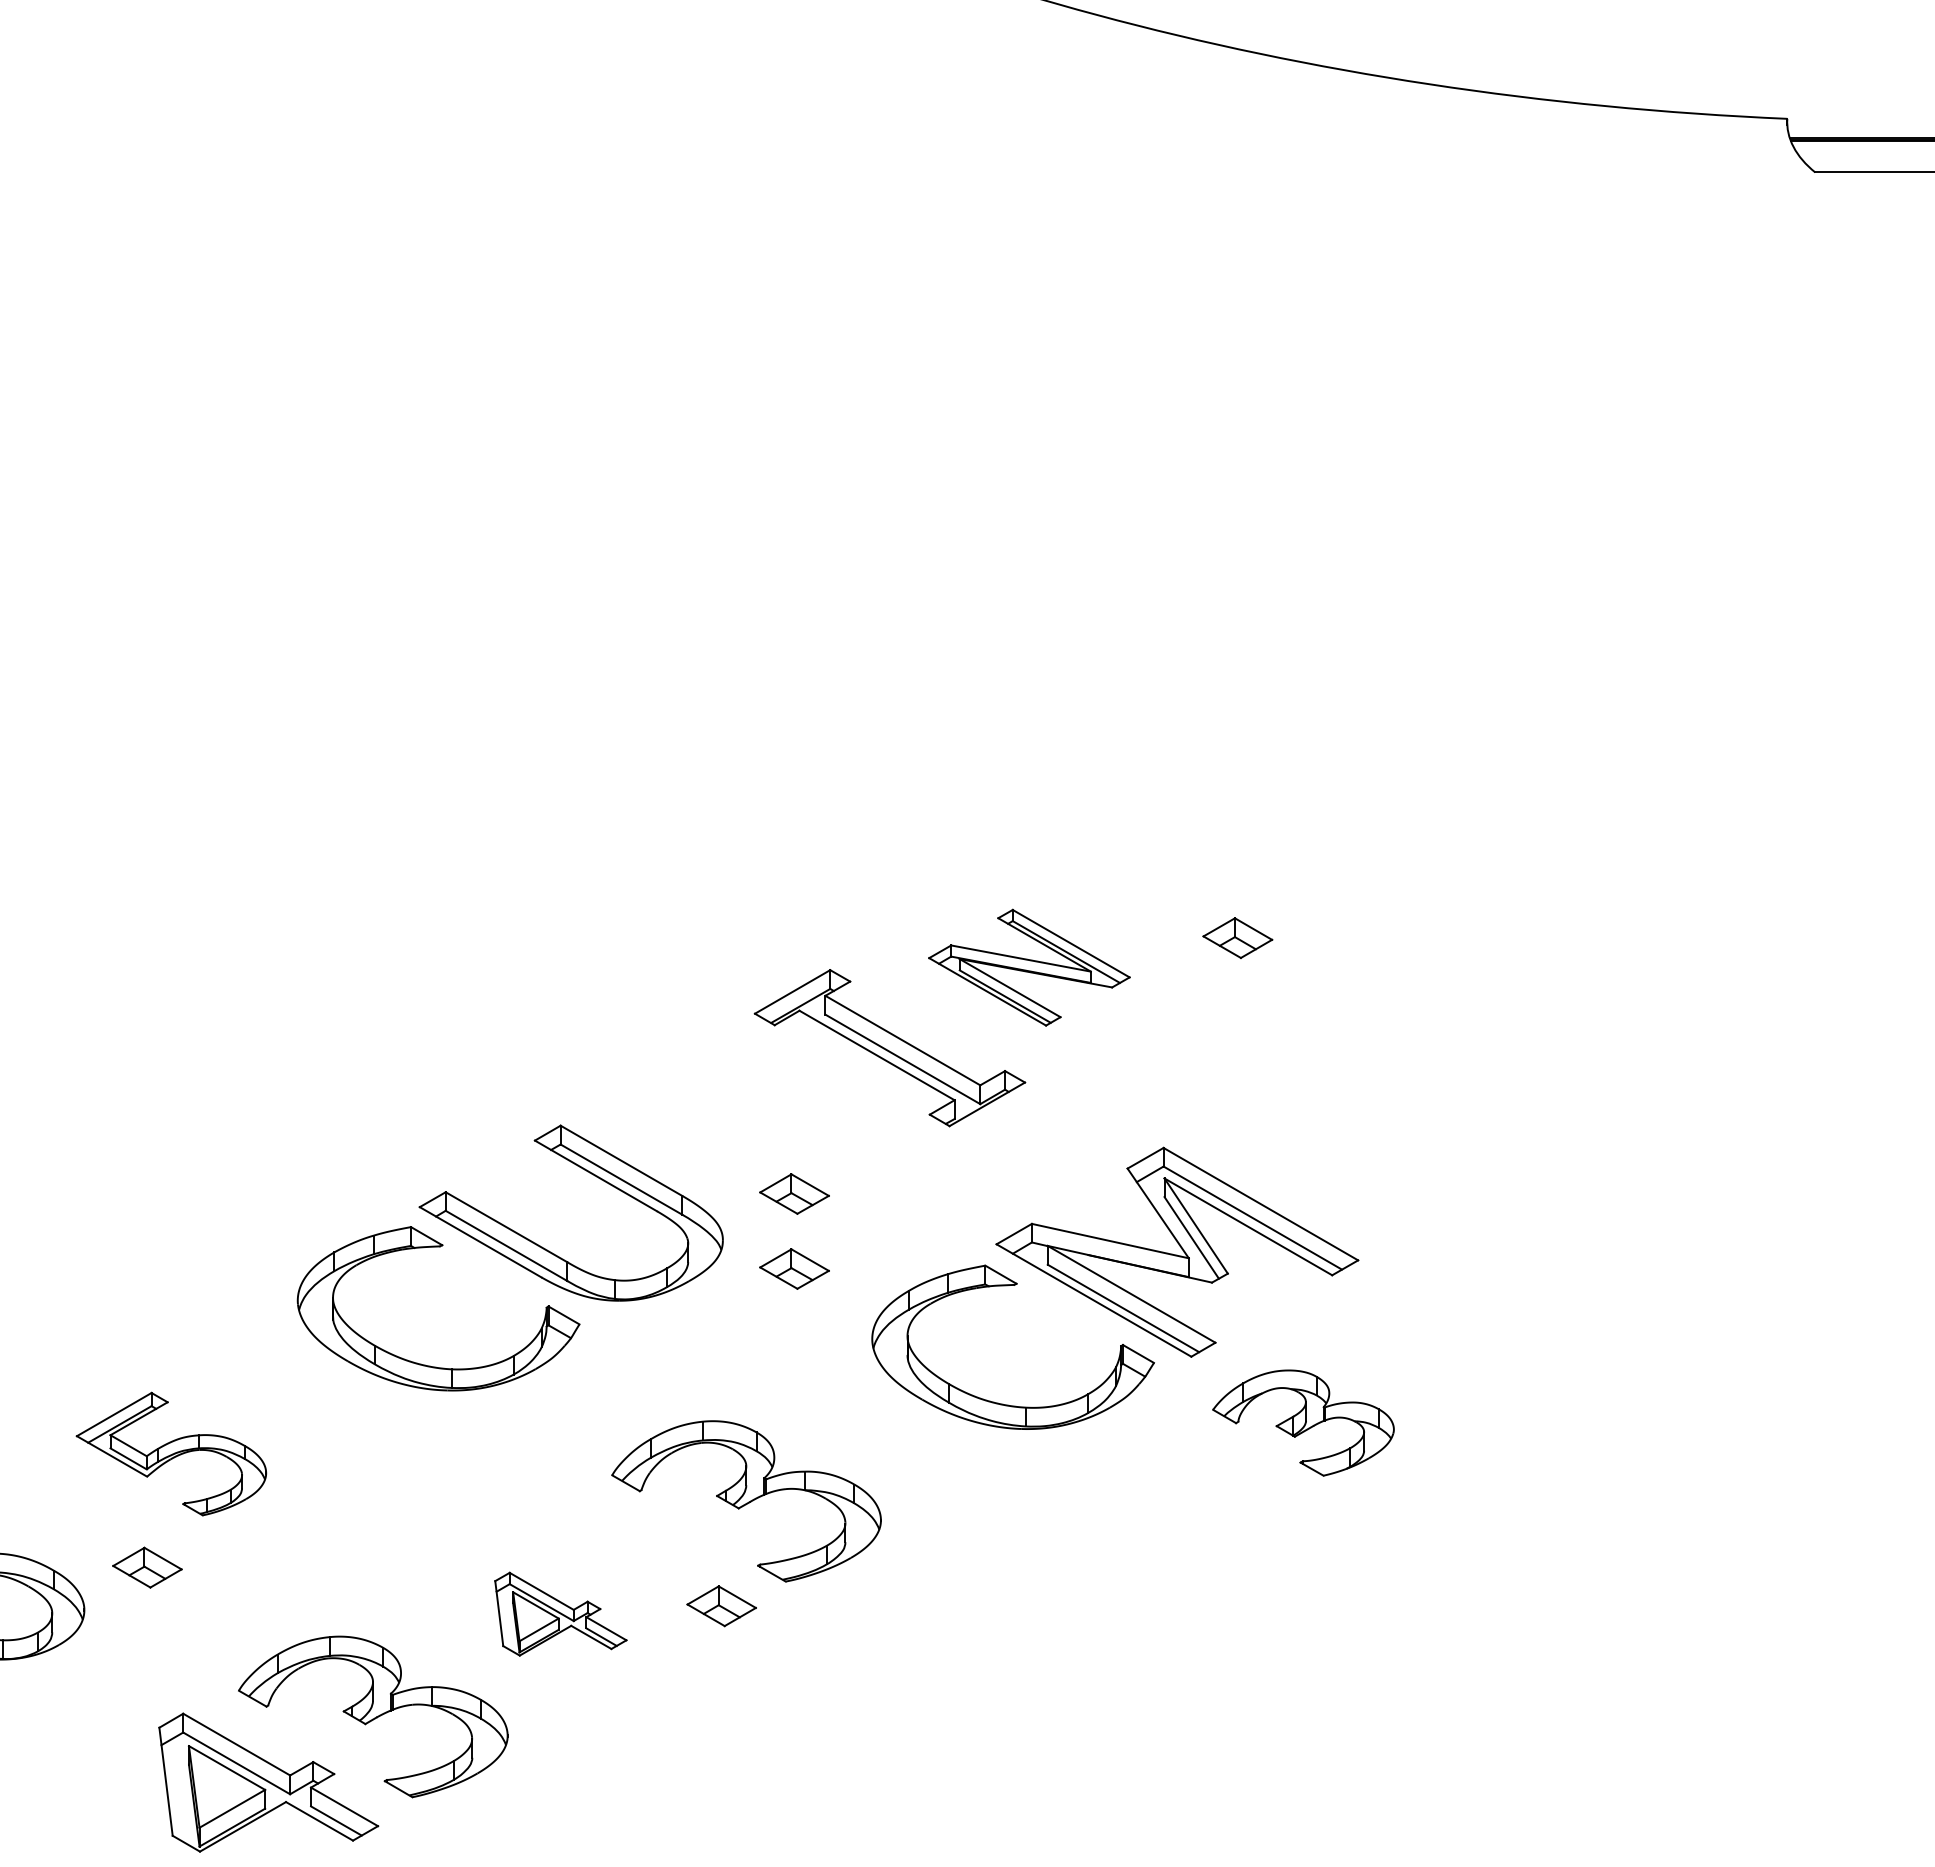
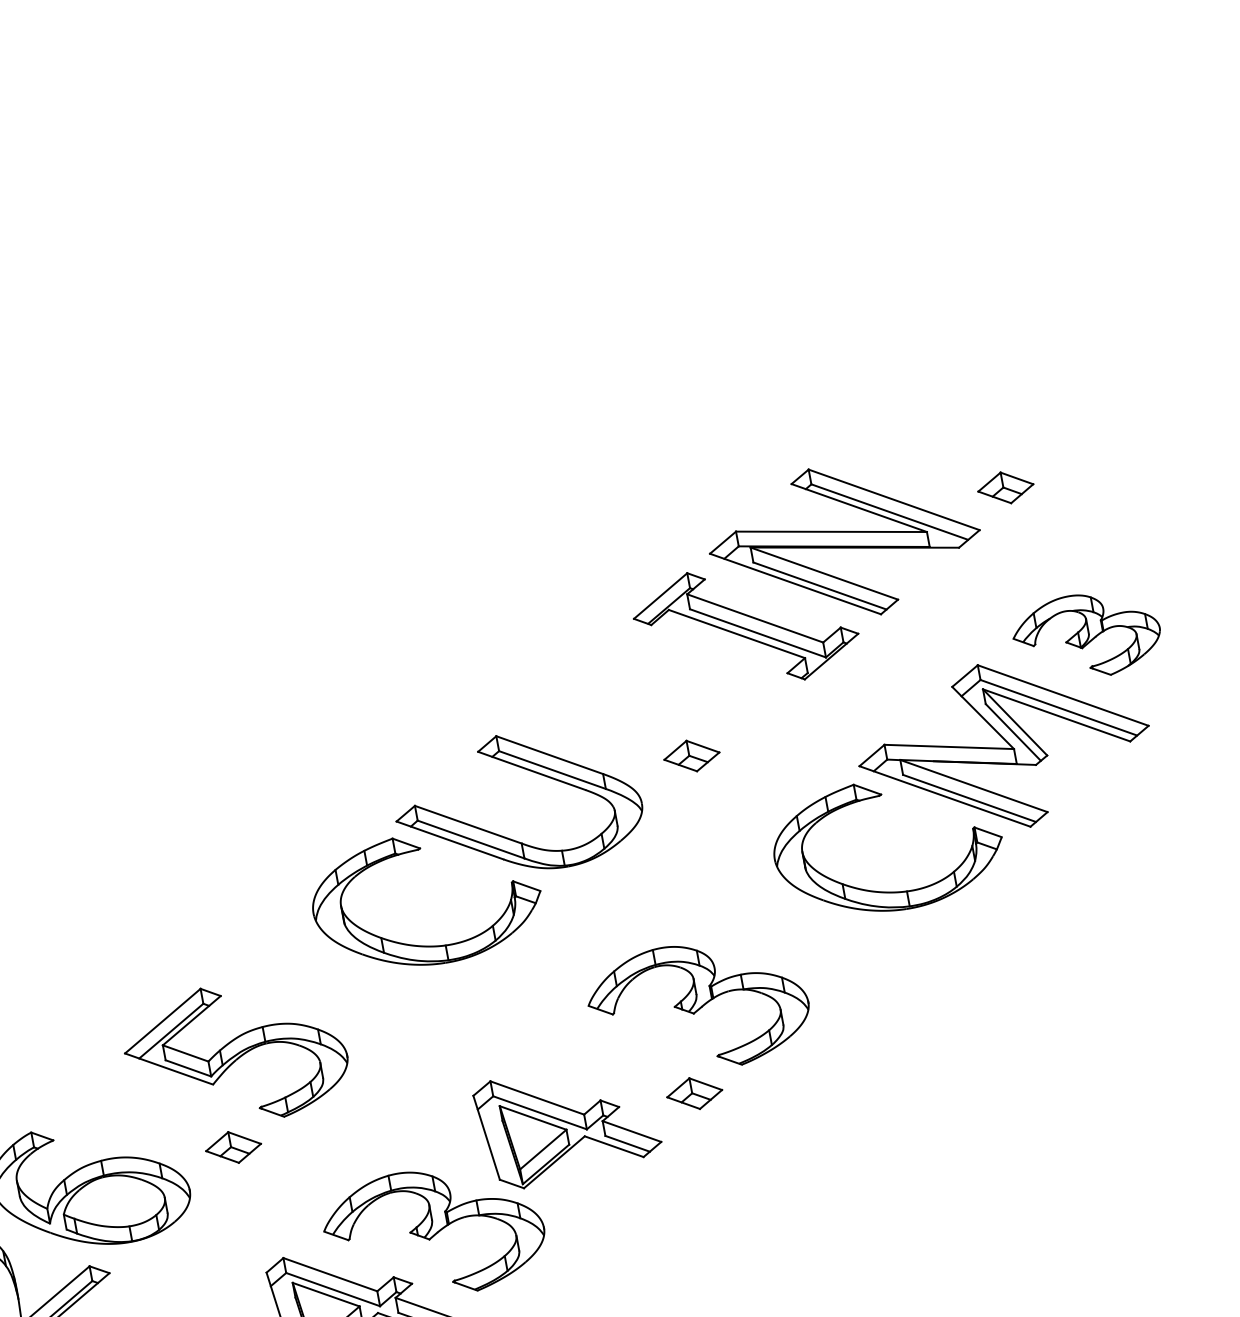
part: (1029, 967) -> (844, 541), size x1.67
part: (794, 1268) -> (702, 815), removed
part: (1303, 1422) -> (1087, 635), moved
part: (171, 1453) -> (235, 1053), size x1.43
part: (560, 1614) -> (568, 1123), size x1.67

